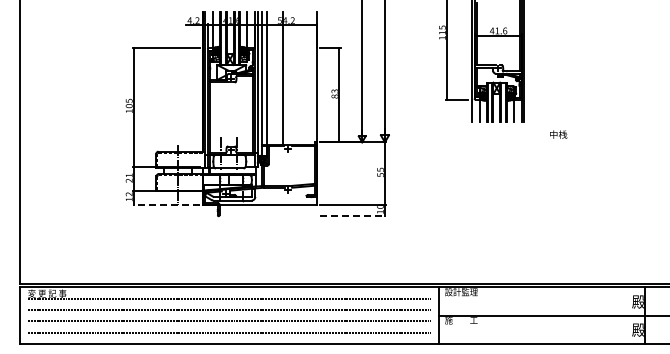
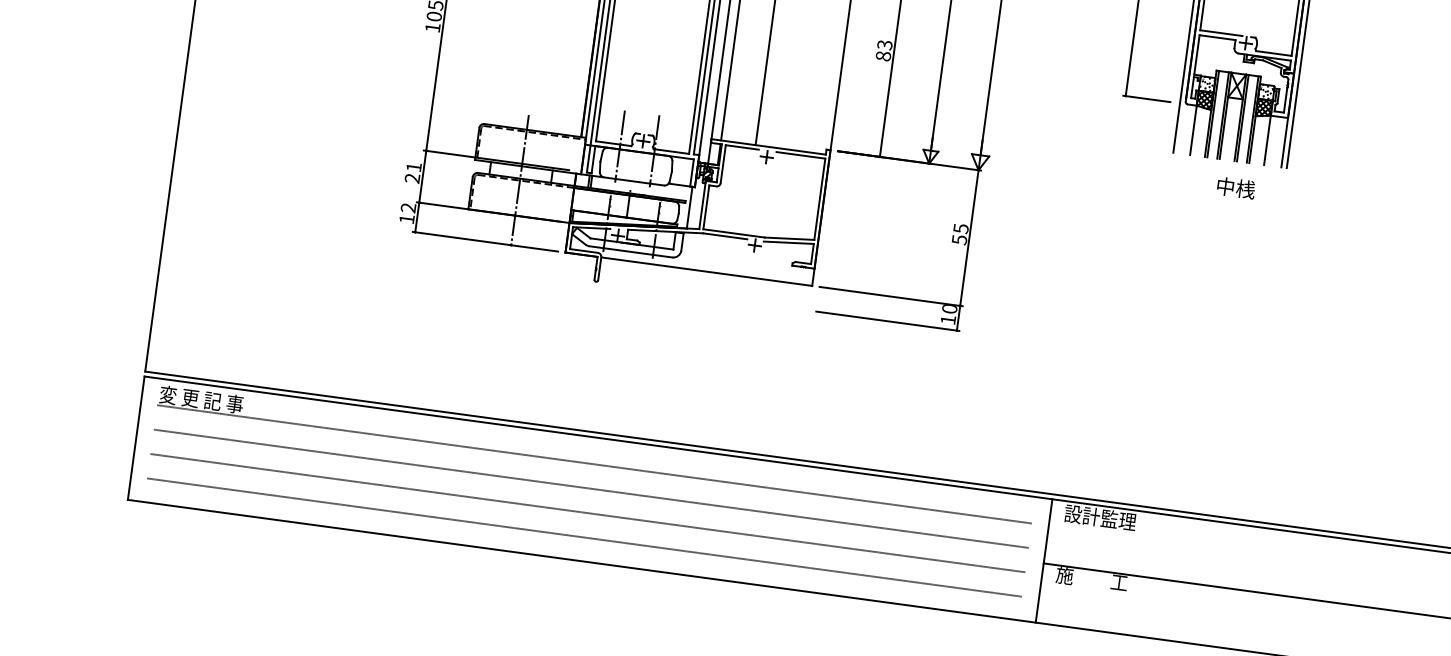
text: (558, 134) -> (1235, 187), moved
line: (165, 204) -> (484, 240), dashed -> solid
line: (353, 216) -> (888, 321), dashed -> solid

